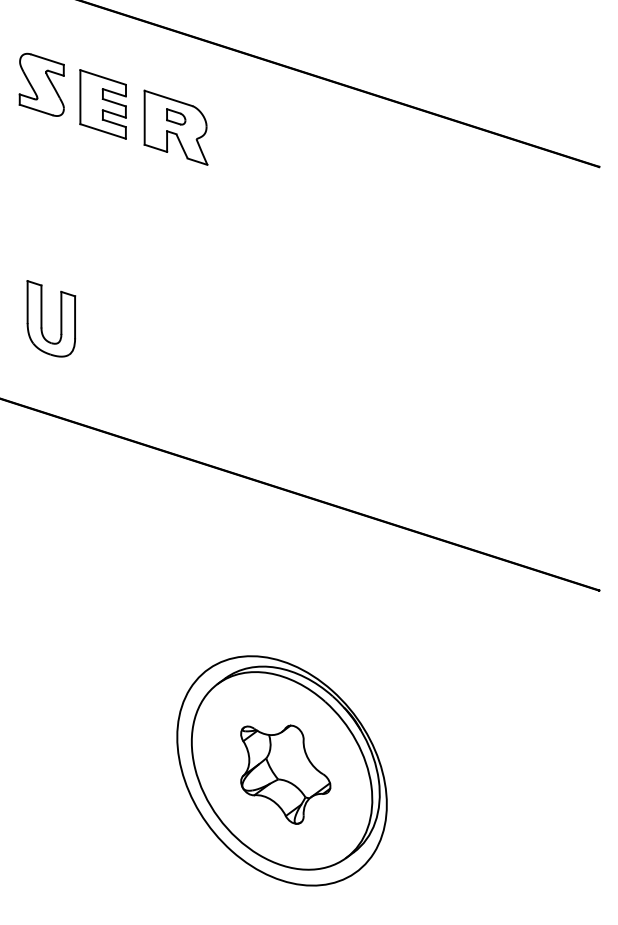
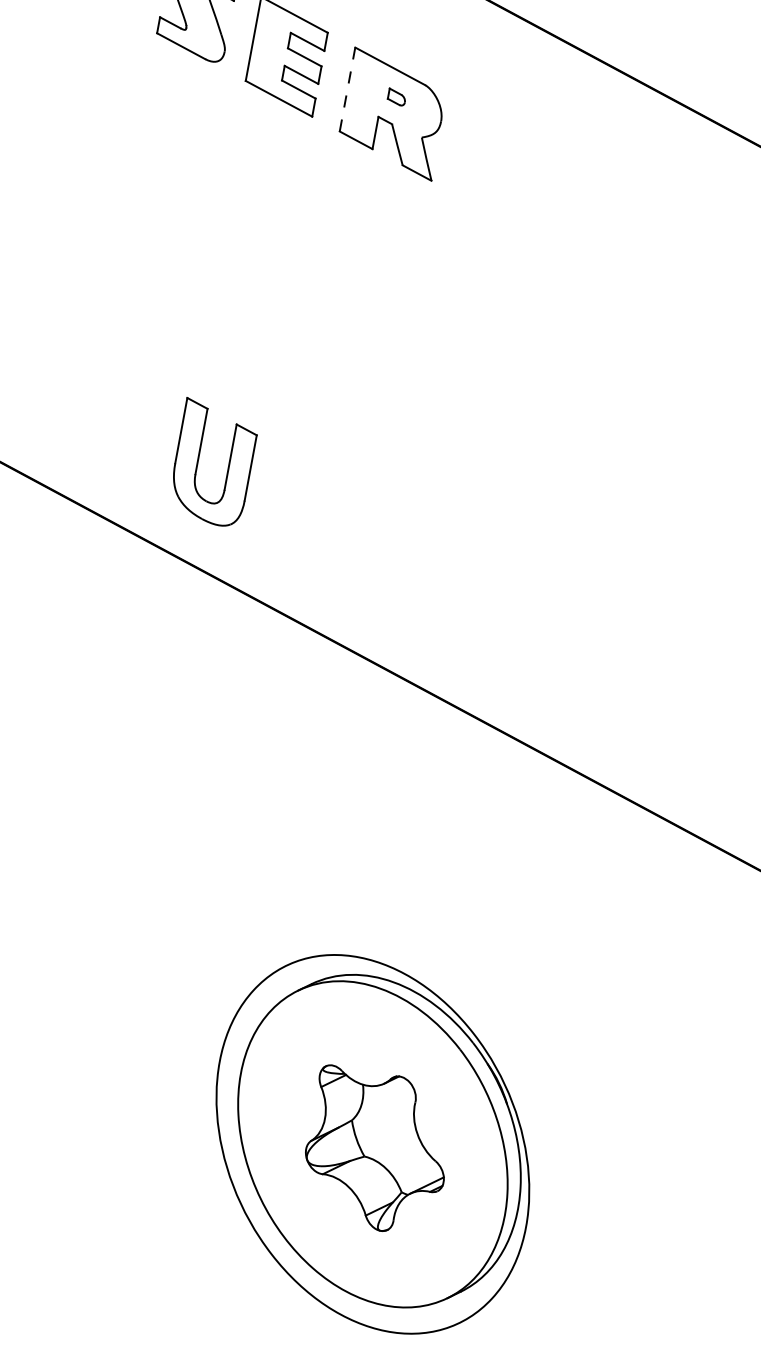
part: (176, 116) -> (397, 96), size x0.6
line: (144, 117) -> (347, 89), solid -> dashed
part: (42, 318) -> (199, 460), moved

